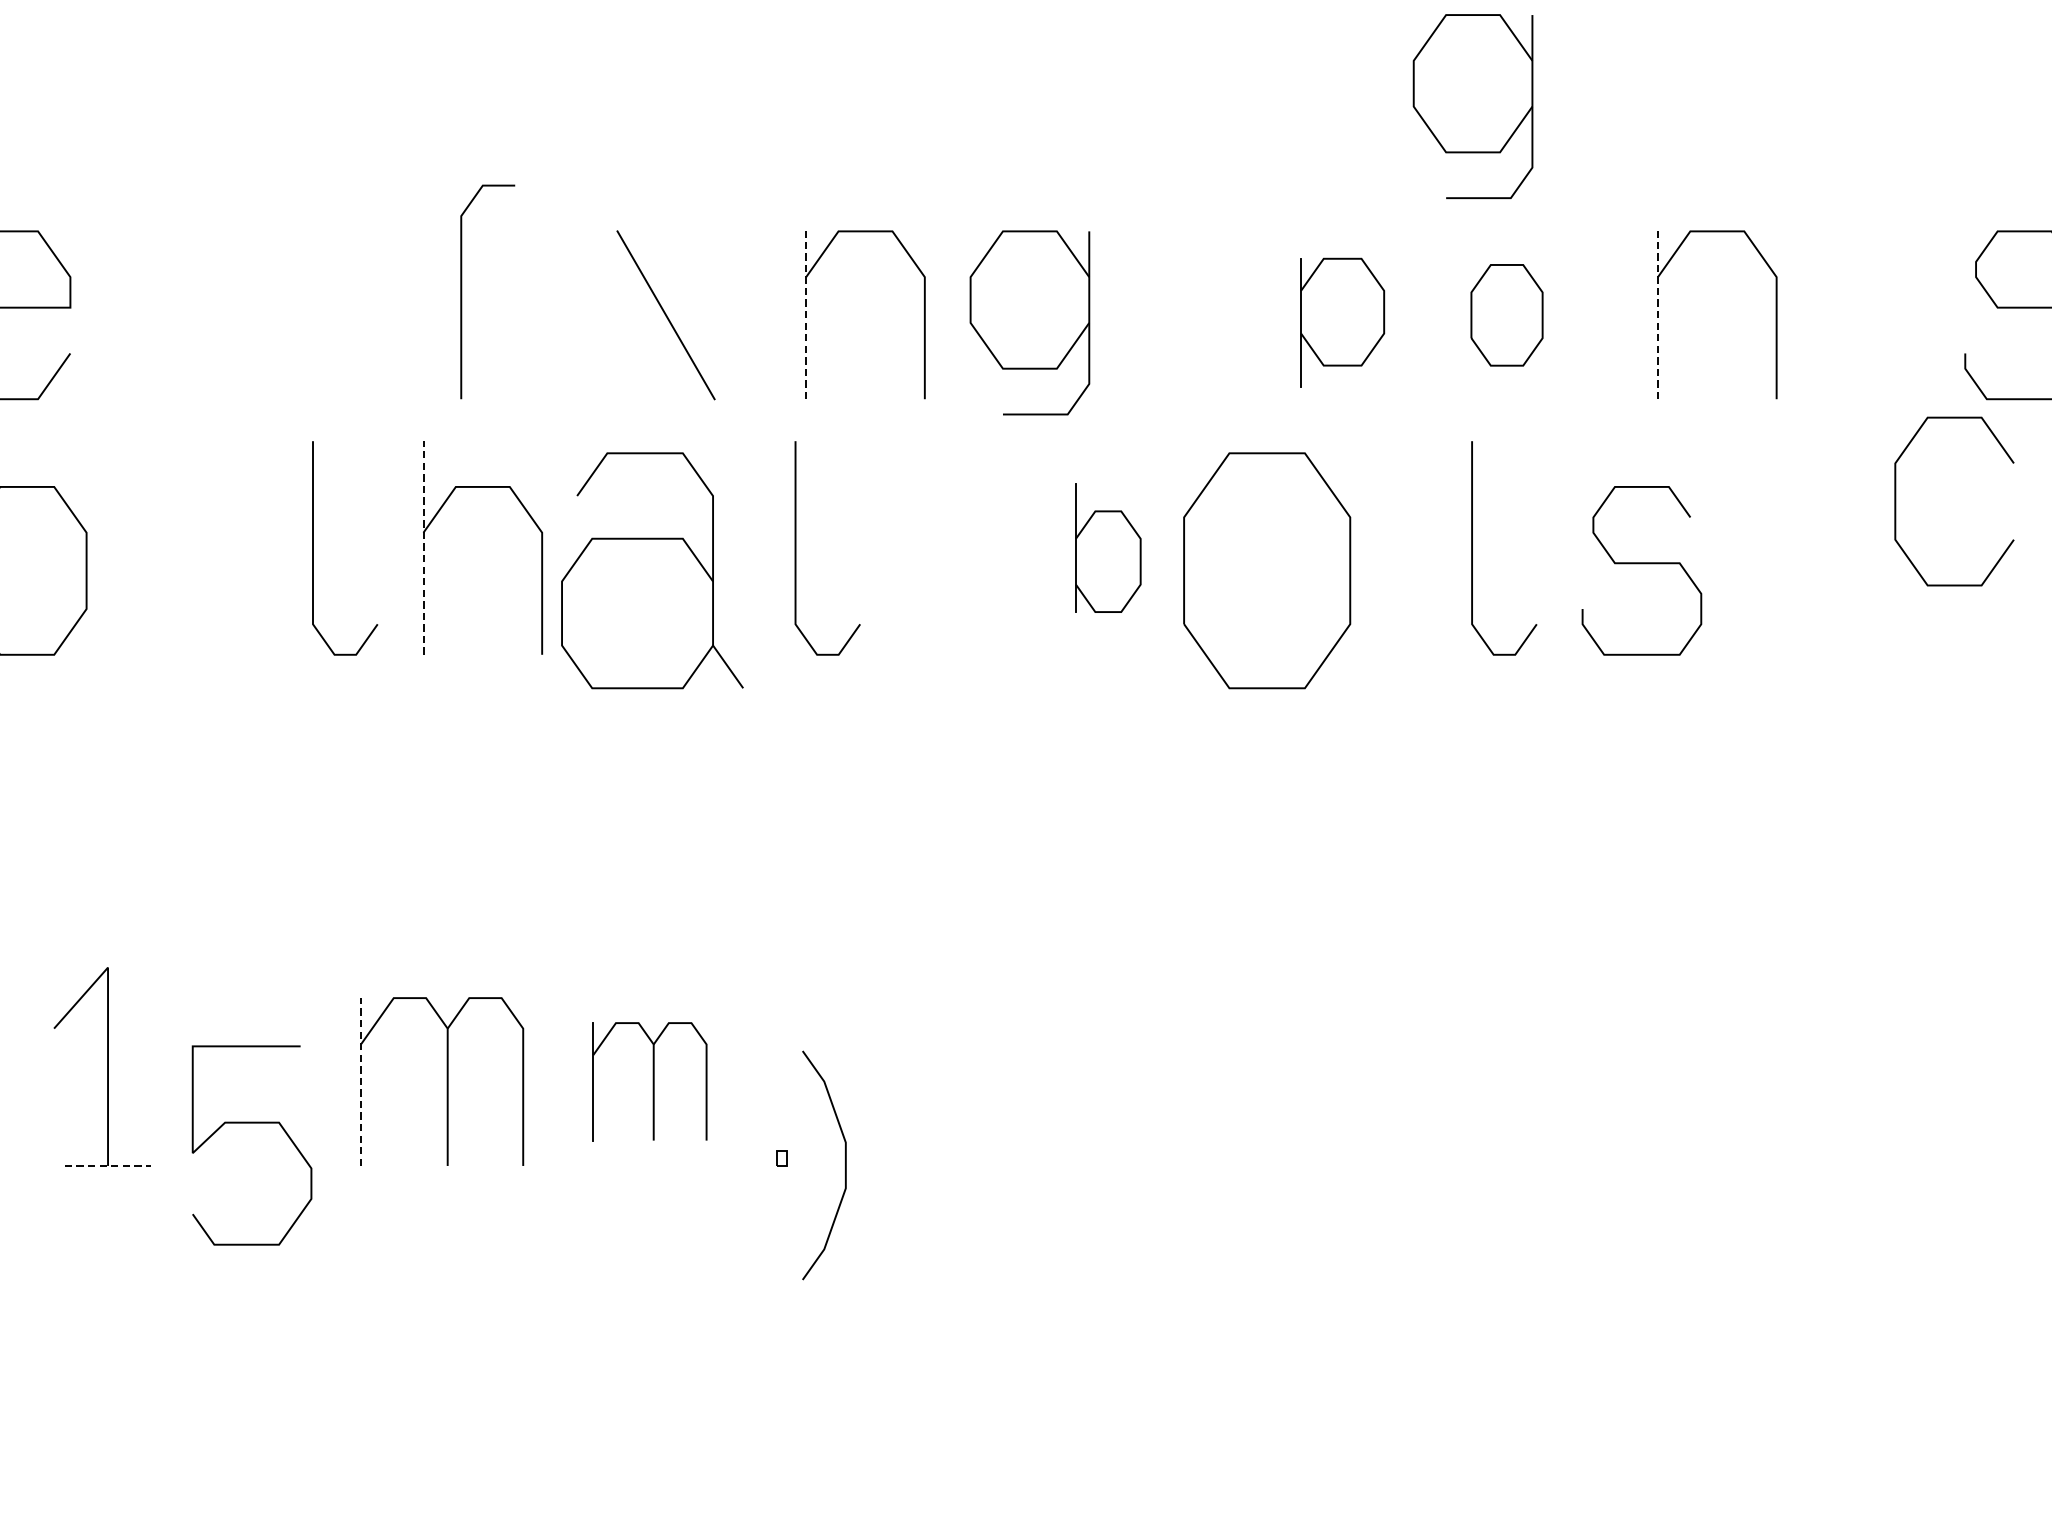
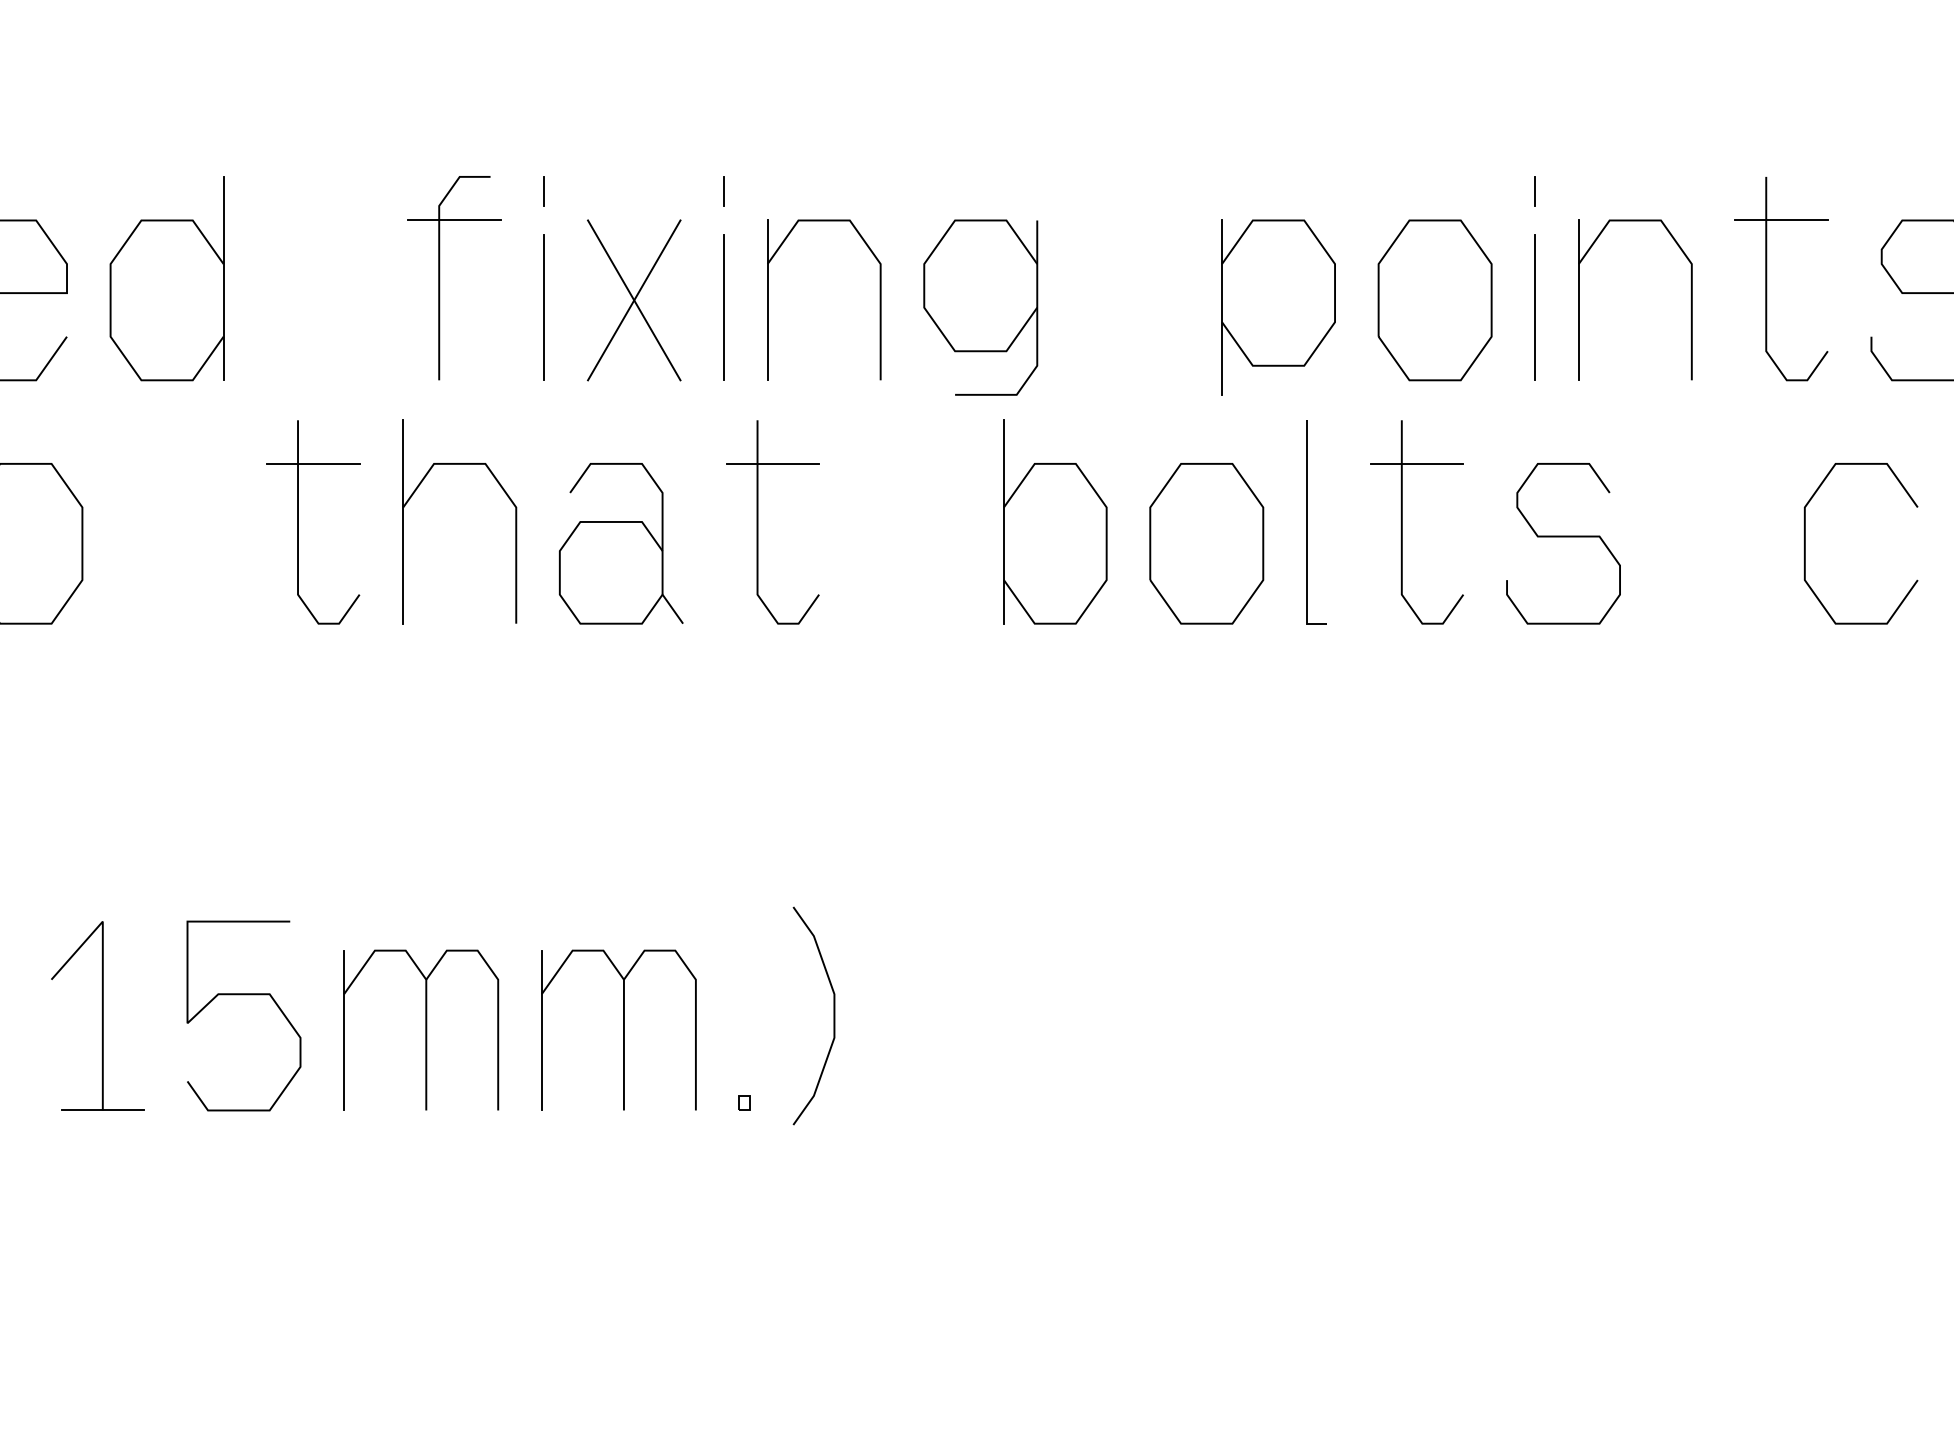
part: (1472, 106) -> (1402, 101), removed
line: (571, 199) -> (544, 190), added
line: (1612, 199) -> (1535, 190), added
line: (759, 200) -> (723, 191), added
line: (477, 231) -> (454, 220), added
part: (174, 292) -> (166, 278), added
part: (1856, 293) -> (1767, 279), added
line: (666, 315) -> (634, 300), added
line: (806, 315) -> (767, 300), dashed -> solid
part: (1506, 315) -> (1434, 300), size x1.67
line: (1657, 315) -> (1578, 300), dashed -> solid
line: (571, 322) -> (544, 307), added
line: (760, 322) -> (724, 307), added
part: (1342, 322) -> (1278, 307), size x1.43
line: (1612, 322) -> (1535, 307), added
line: (329, 486) -> (313, 463), added
line: (811, 486) -> (772, 463), added
line: (1487, 486) -> (1416, 463), added
curve: (1896, 501) -> (1805, 543), moved
line: (423, 547) -> (403, 521), dashed -> solid
part: (1108, 547) -> (1055, 521), size x1.67
line: (1373, 548) -> (1307, 522), added
part: (652, 570) -> (621, 543), size x0.71
part: (1266, 570) -> (1206, 543), size x0.71
part: (649, 1080) -> (618, 1029), size x1.43
line: (361, 1081) -> (344, 1030), dashed -> solid
curve: (251, 1123) -> (243, 995), moved
curve: (844, 1164) -> (833, 1015), moved
line: (108, 1165) -> (103, 1110), dashed -> solid

